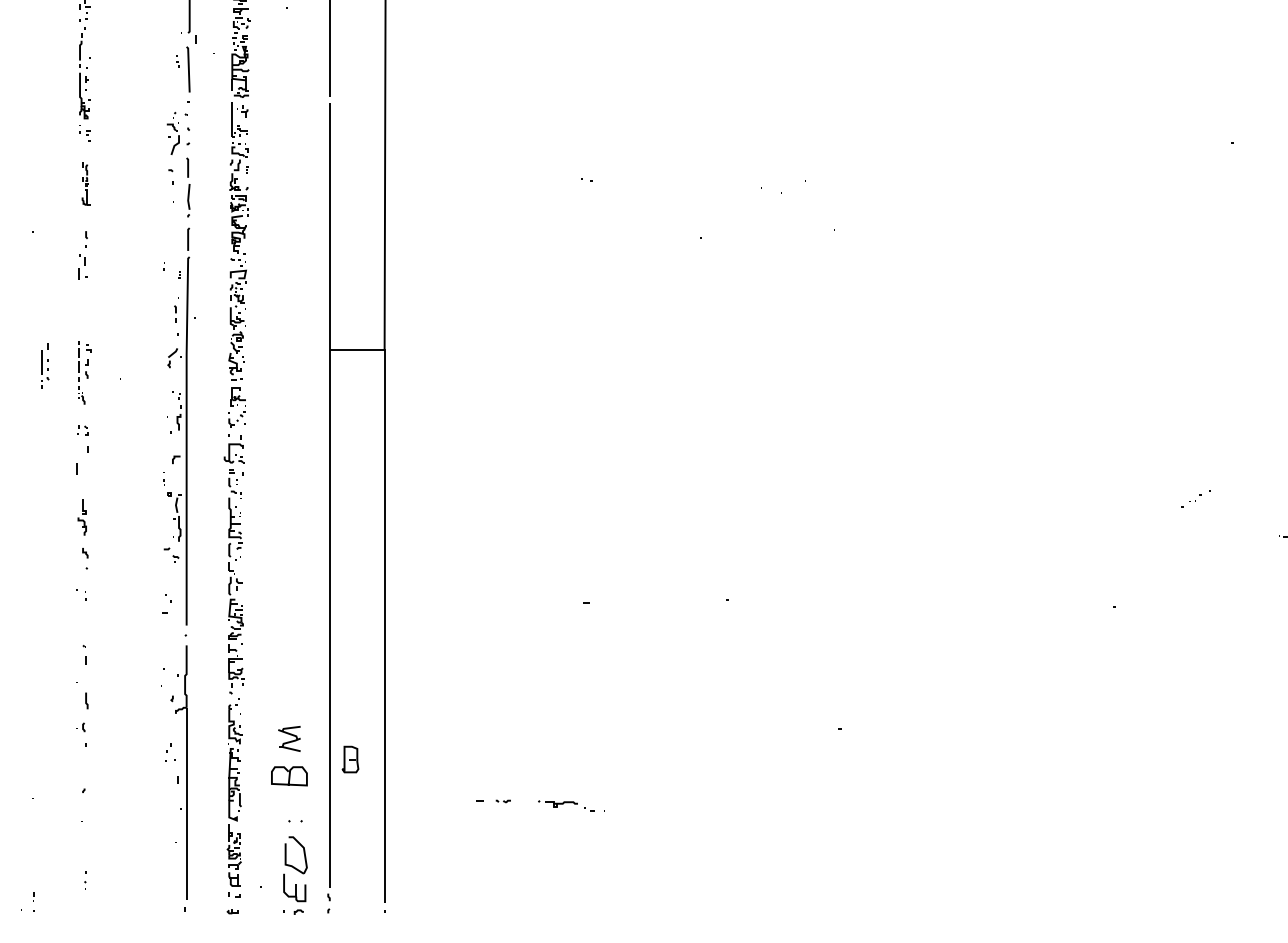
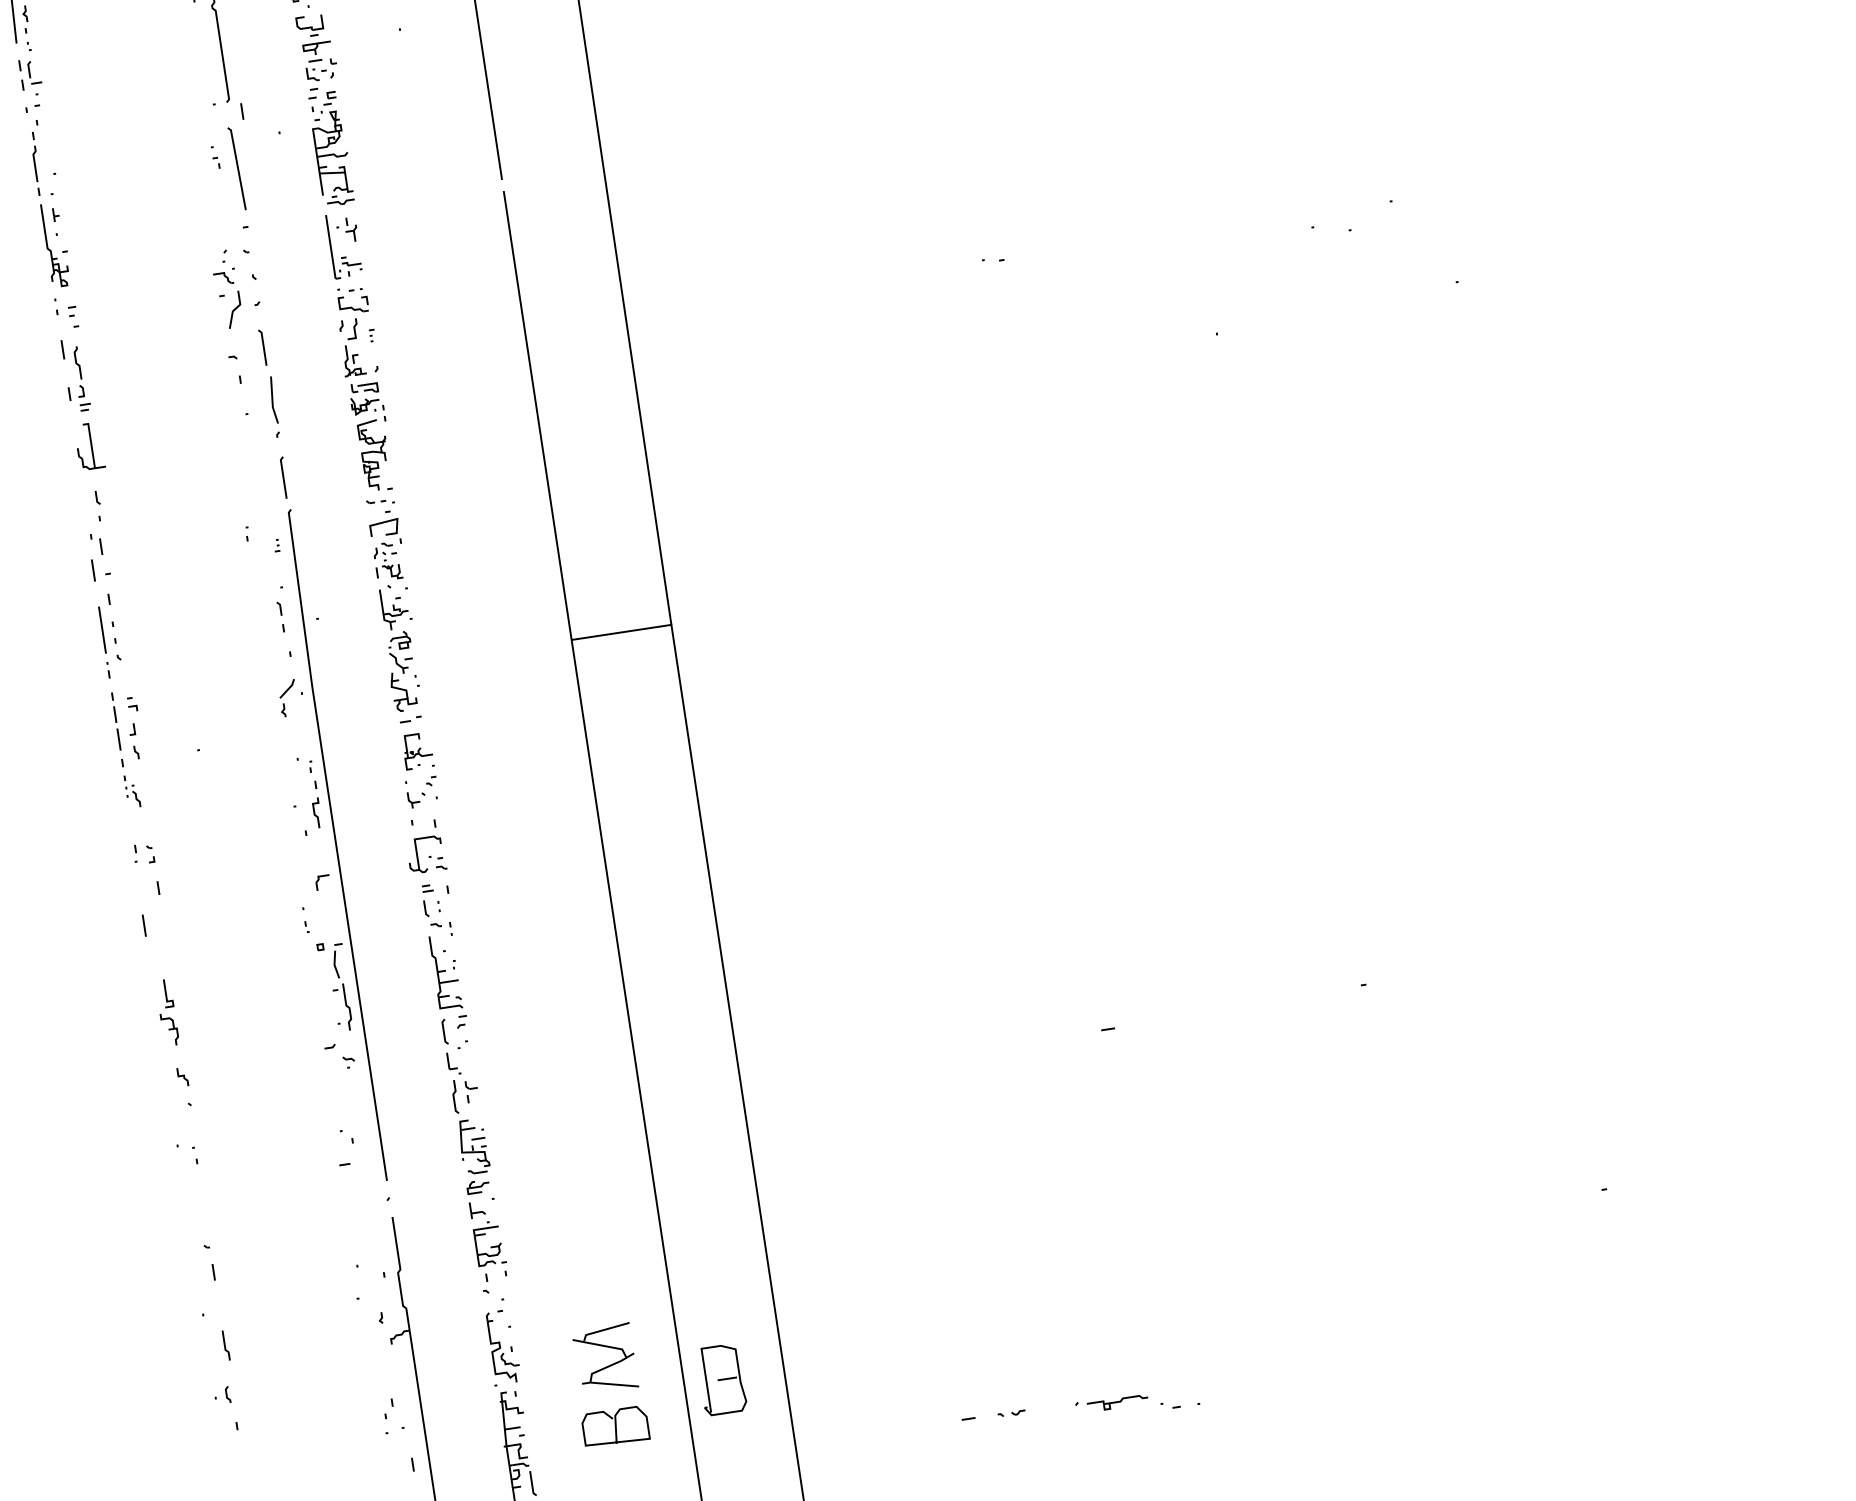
part: (86, 183) -> (83, 404), size x1.67
part: (45, 365) -> (110, 634), moved
part: (289, 738) -> (605, 1358), size x1.43
part: (350, 759) -> (722, 1379), size x1.43

